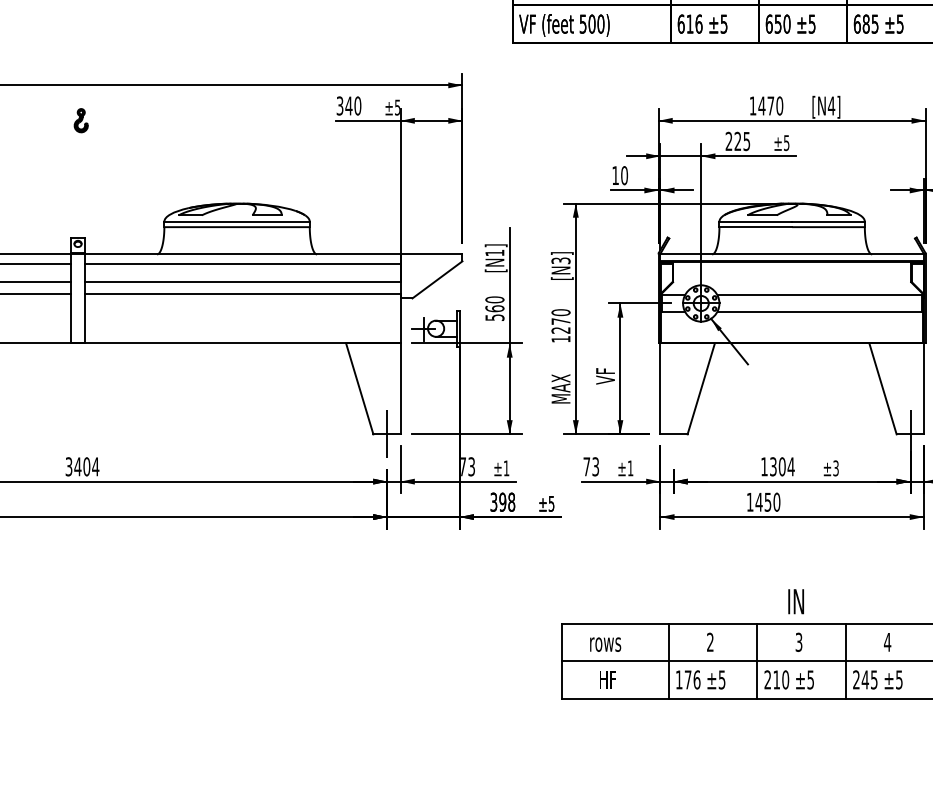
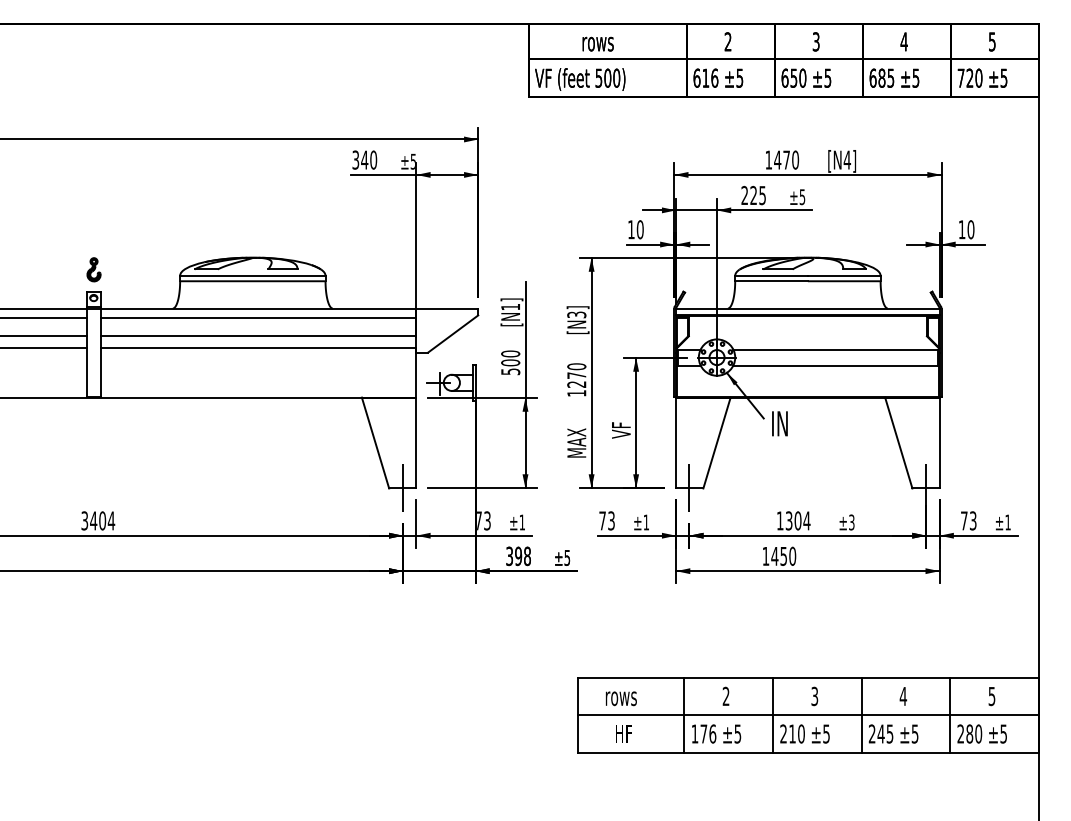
part: (80, 120) -> (93, 269), moved
text: (494, 308) -> (510, 362), 560 -> 500
line: (673, 434) -> (689, 488), added
text: (795, 601) -> (779, 423), moved

